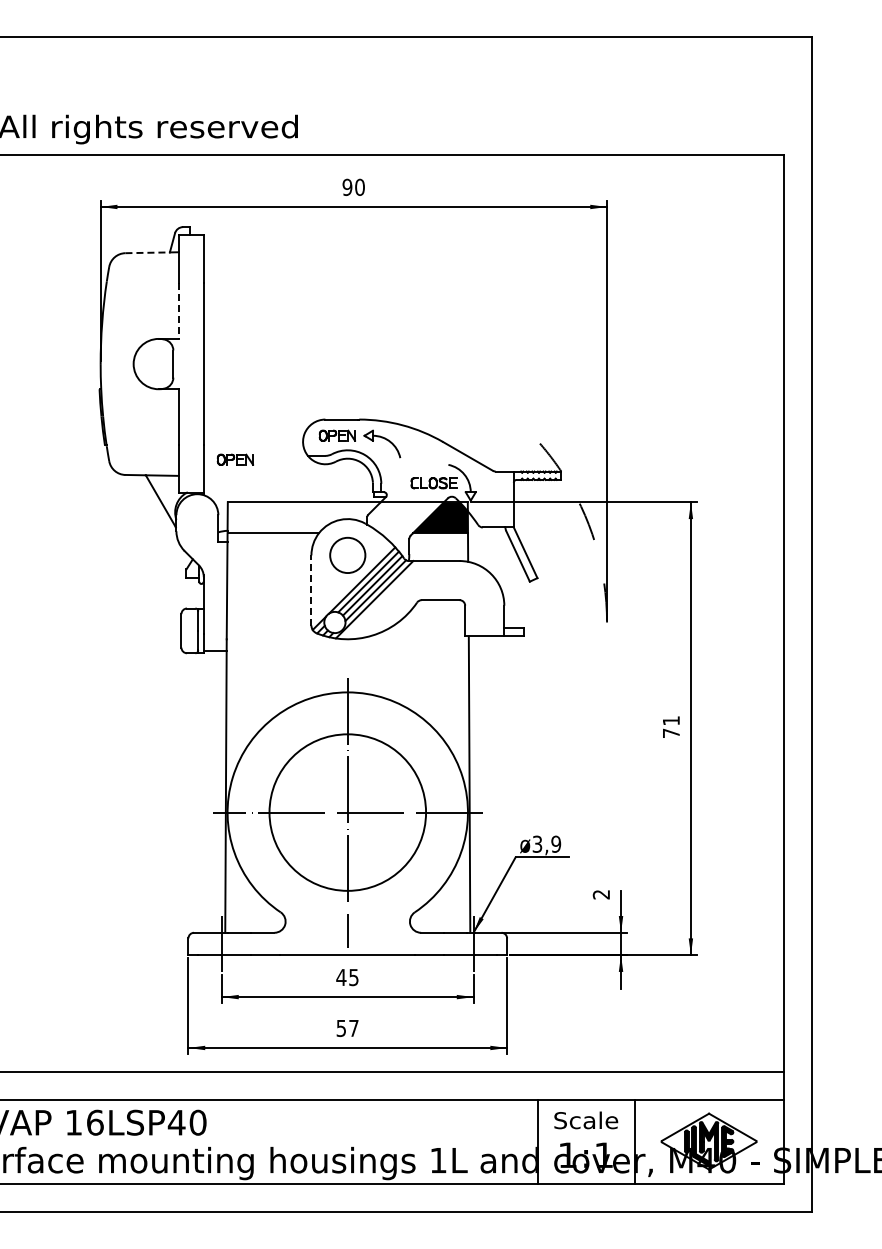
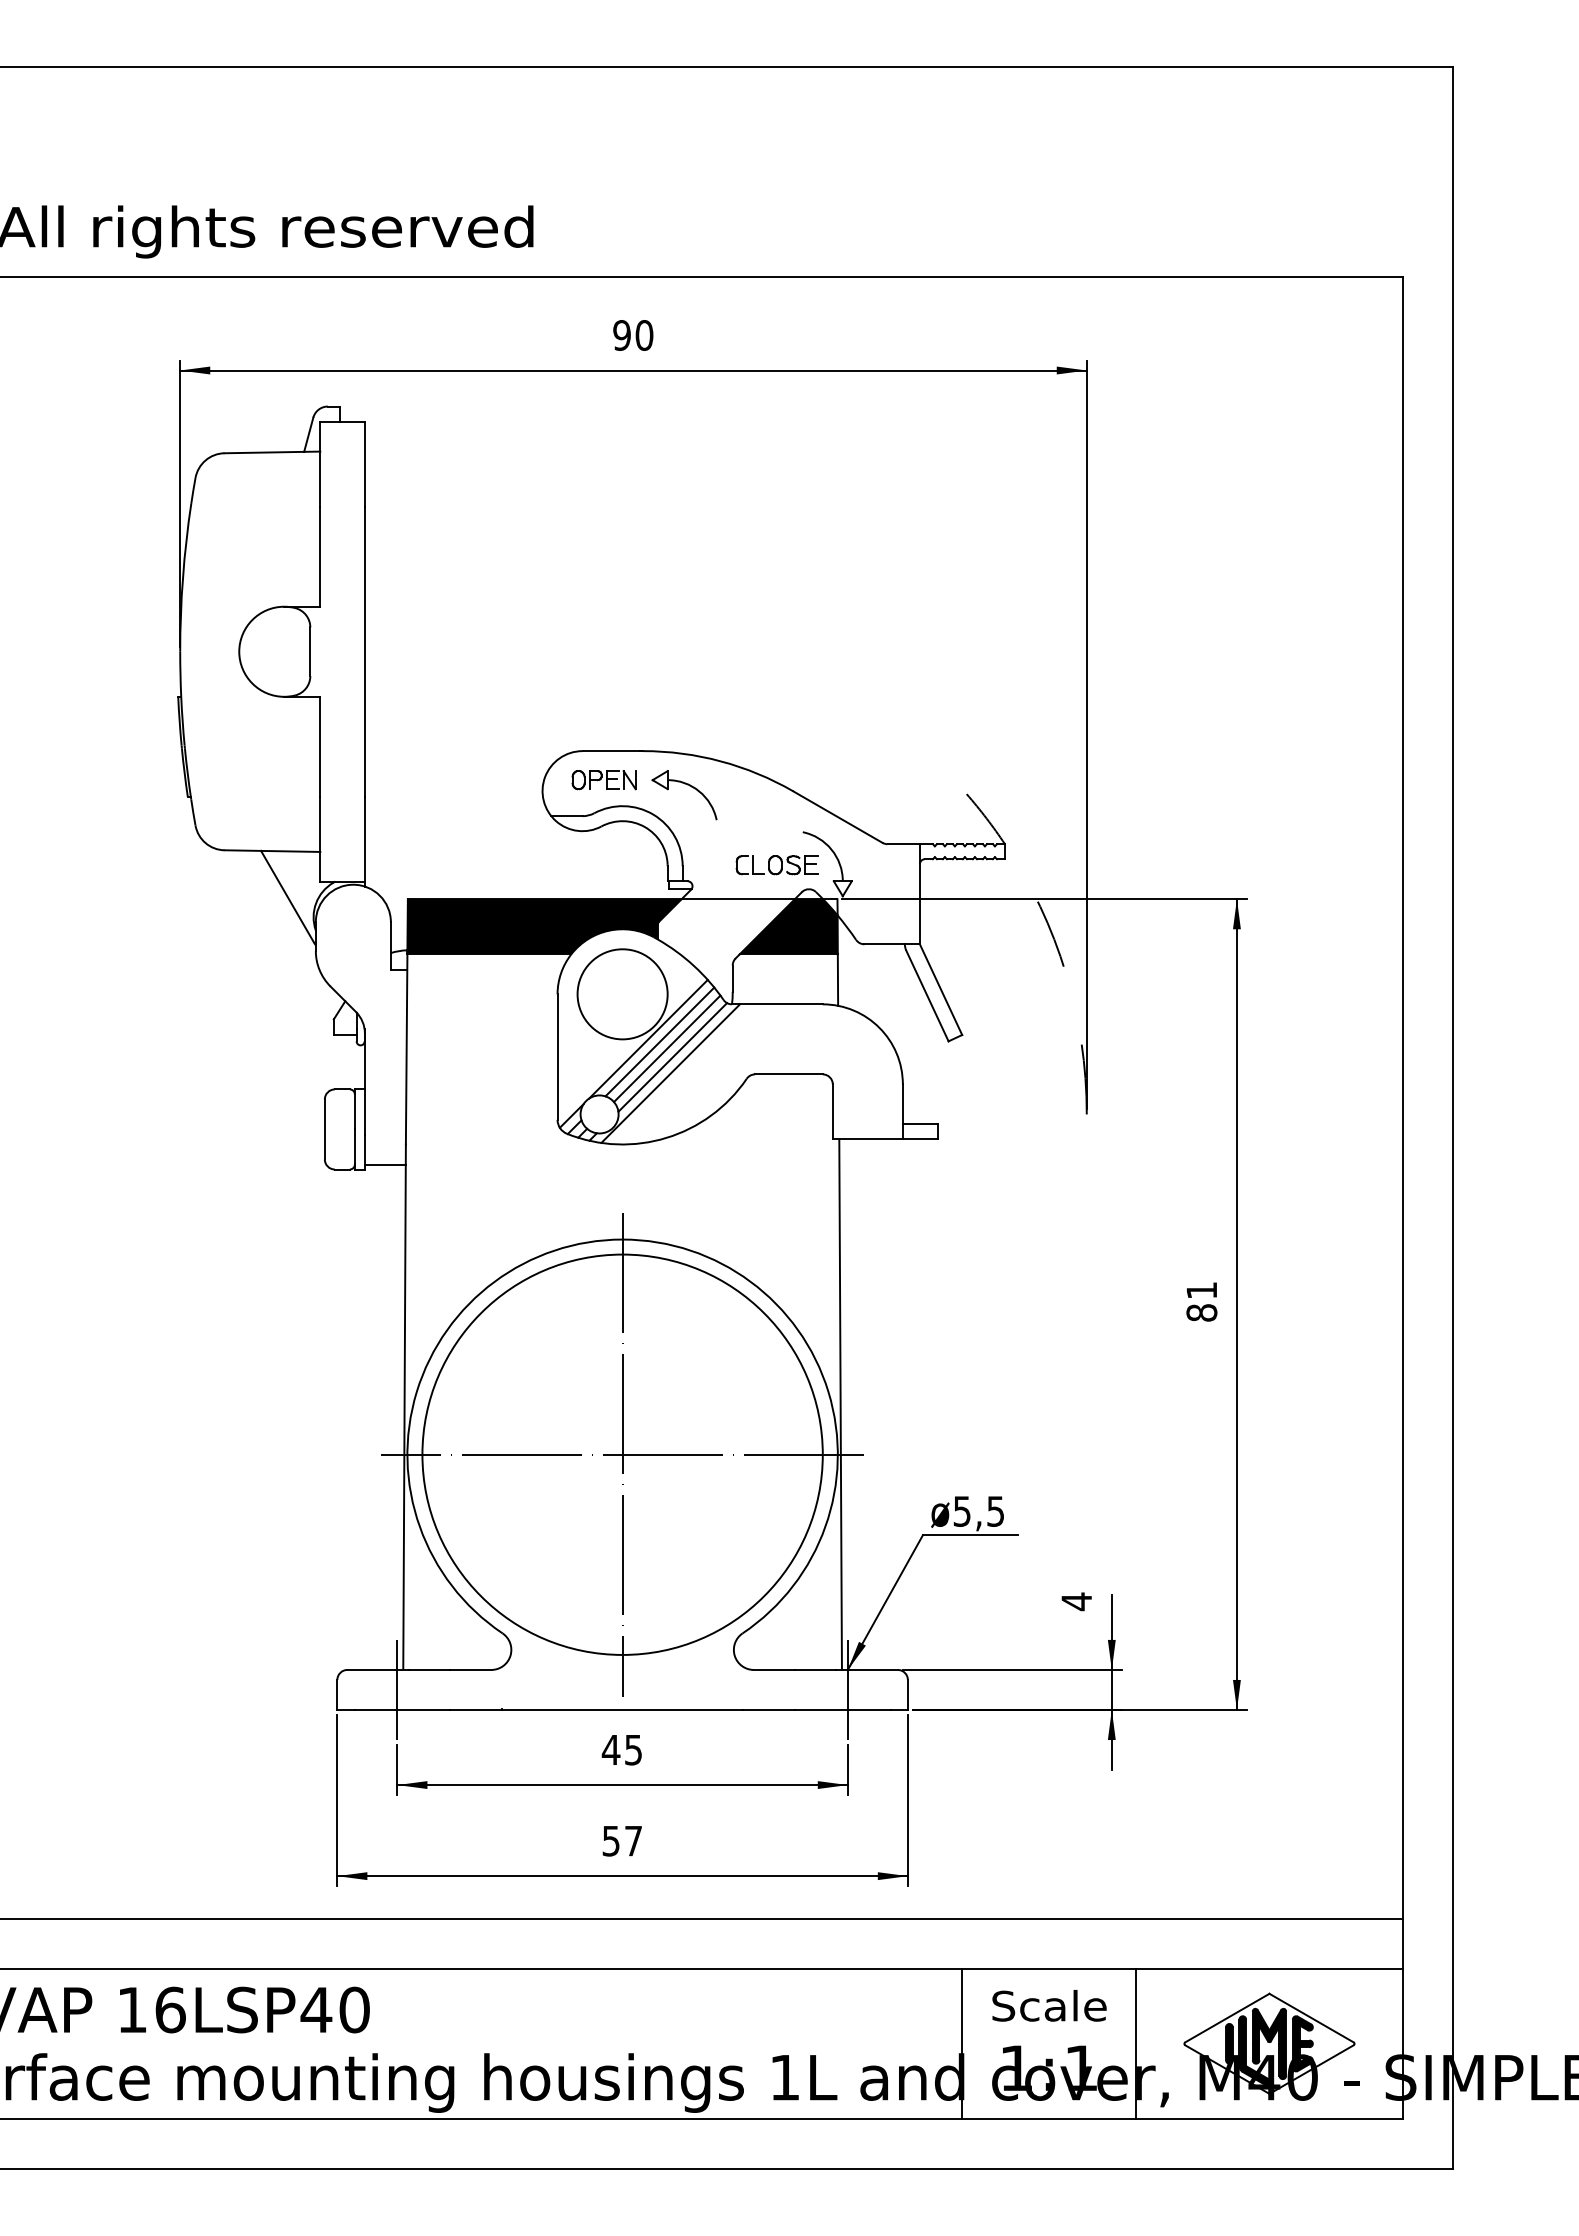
line: (148, 252) -> (265, 452), dashed -> solid
line: (178, 310) -> (319, 555), dashed -> solid
part: (234, 459) -> (419, 822), removed
fill: (303, 517) -> (543, 926), added
circle: (347, 555) -> (622, 994), size x1.43
line: (311, 589) -> (557, 1055), dashed -> solid
text: (670, 733) -> (1200, 1313), 71 -> 81
circle: (347, 812) -> (622, 1454), size x1.43
text: (547, 843) -> (980, 1510), ø3,9 -> ø5,5
text: (600, 894) -> (1075, 1601), 2 -> 4

